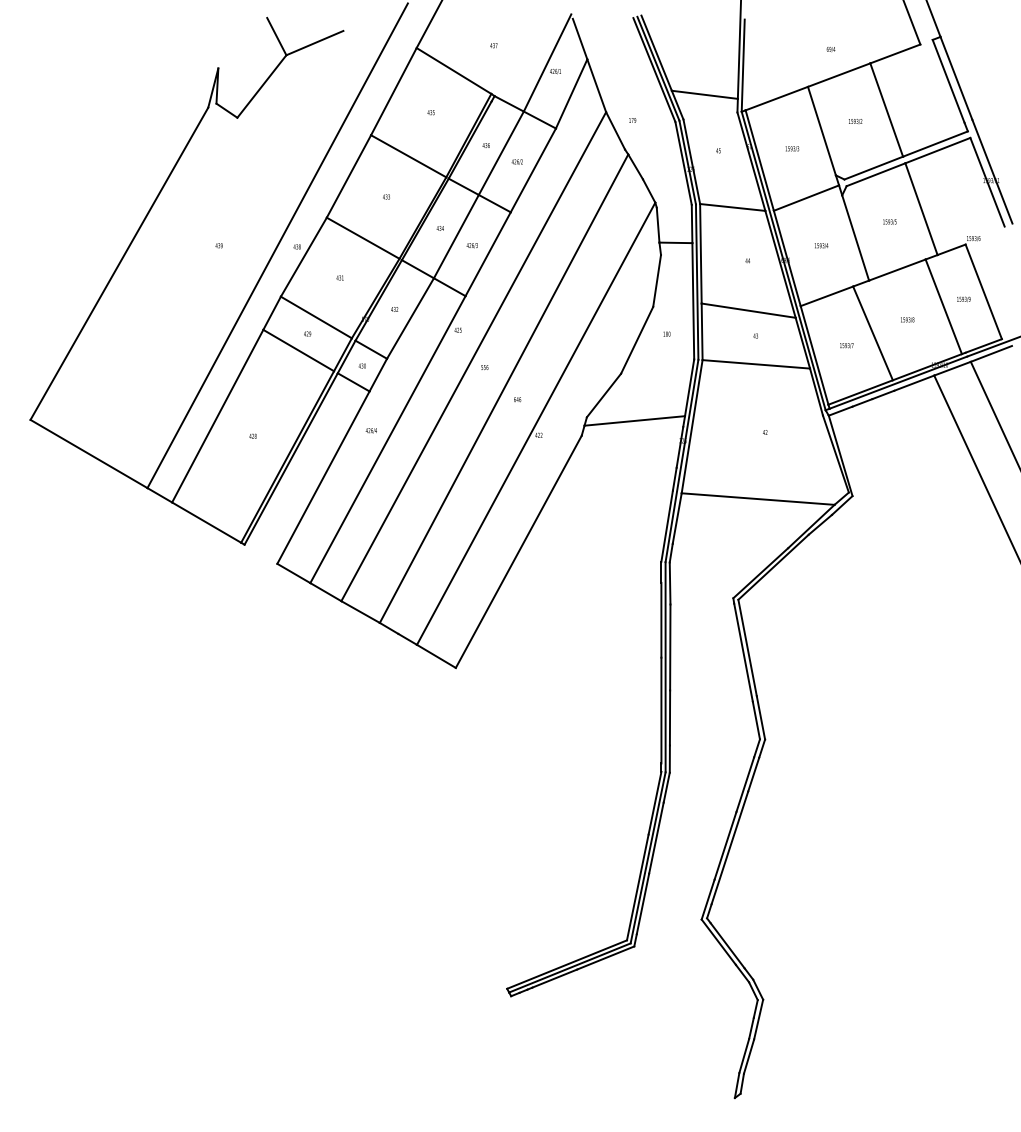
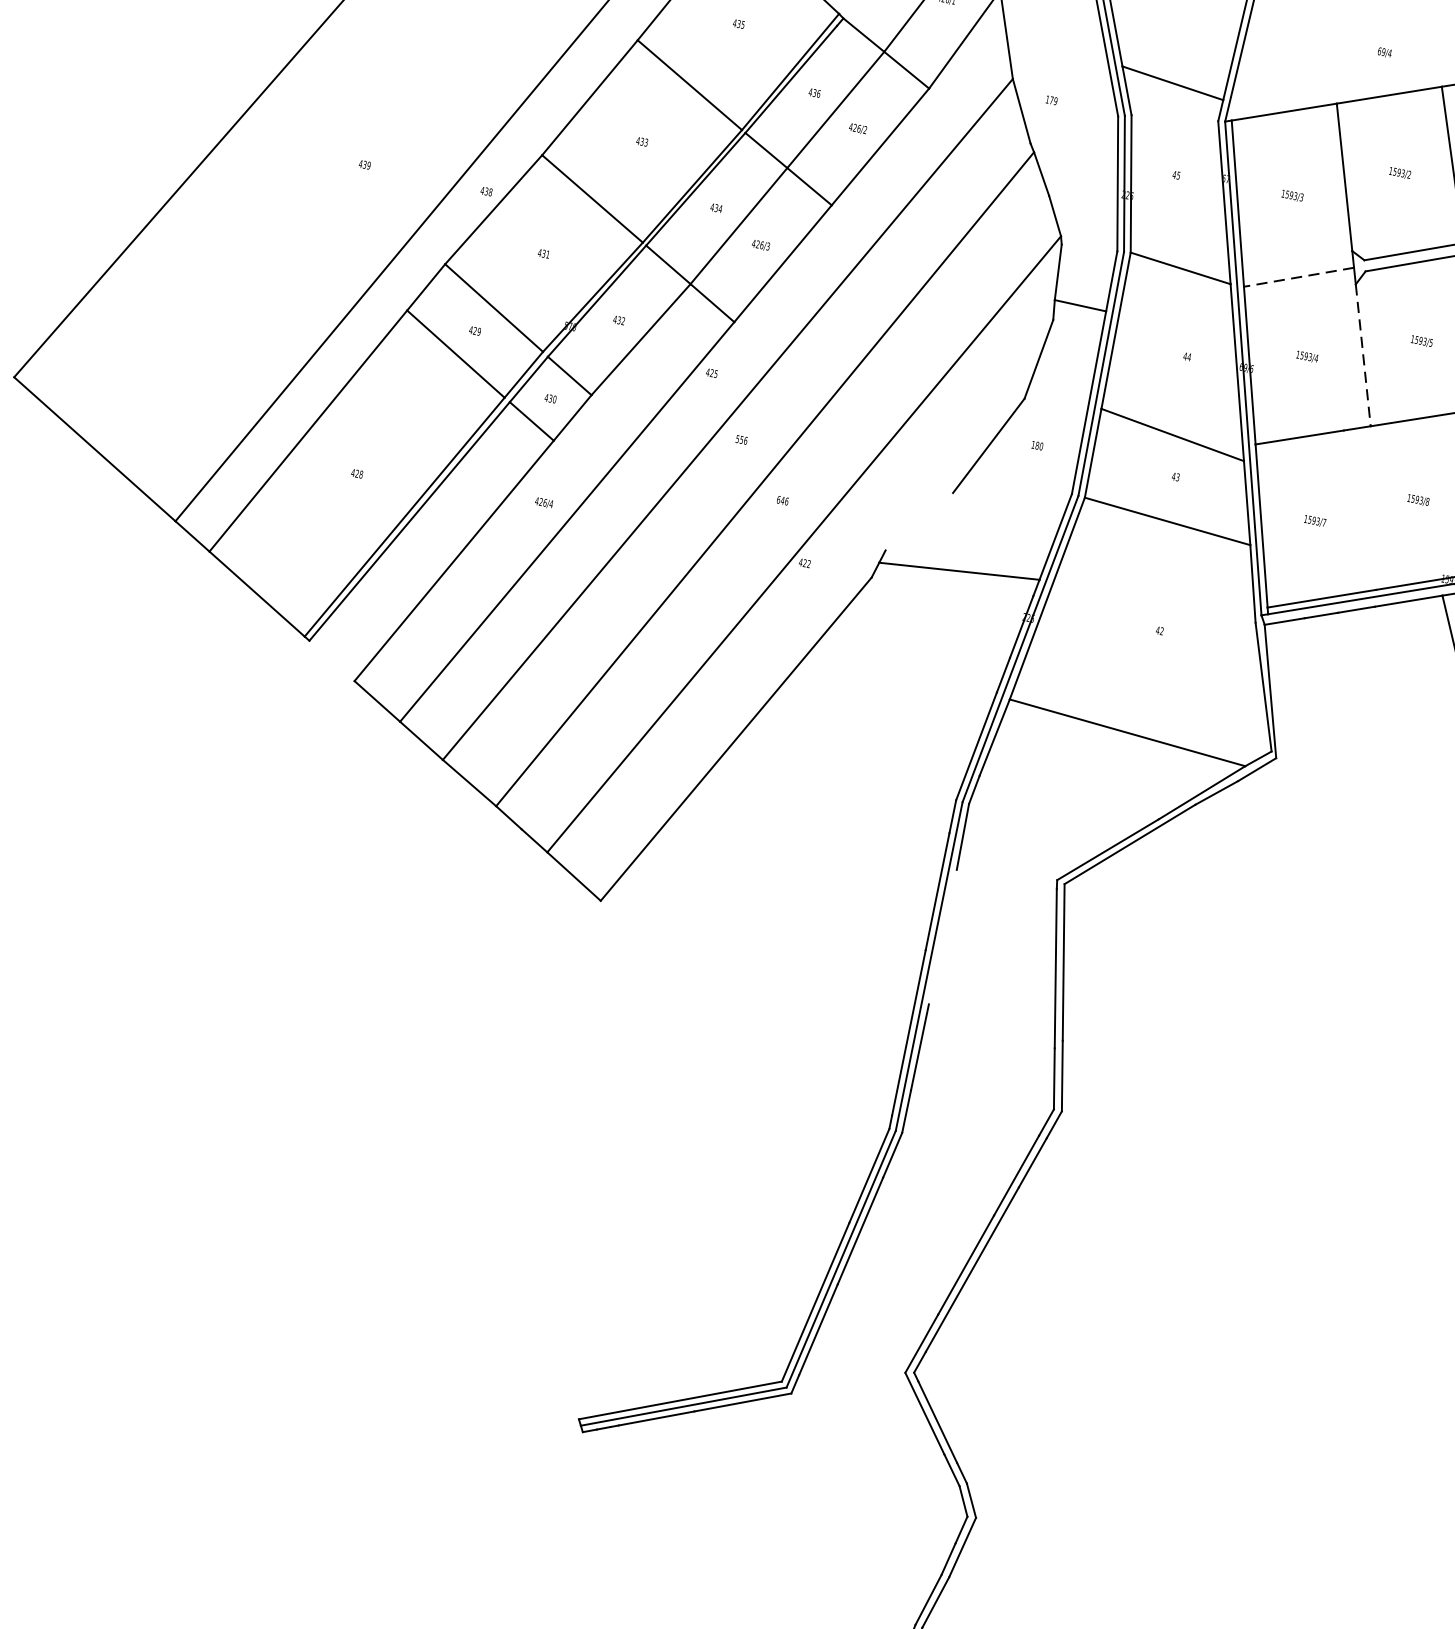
line: (806, 198) -> (1298, 277), solid -> dashed
line: (855, 238) -> (1362, 356), solid -> dashed
line: (872, 333) -> (1359, 510), removed
line: (603, 395) -> (918, 521), removed
line: (670, 647) -> (943, 937), removed

